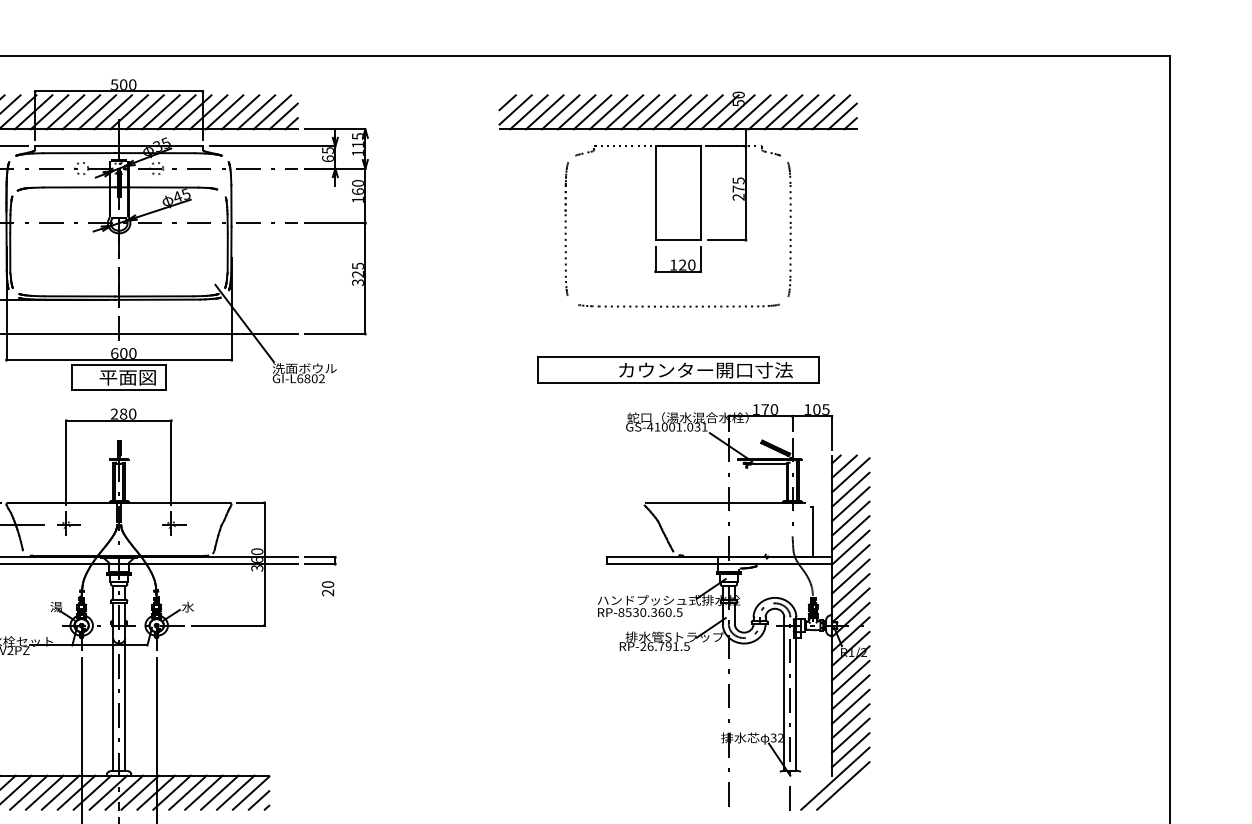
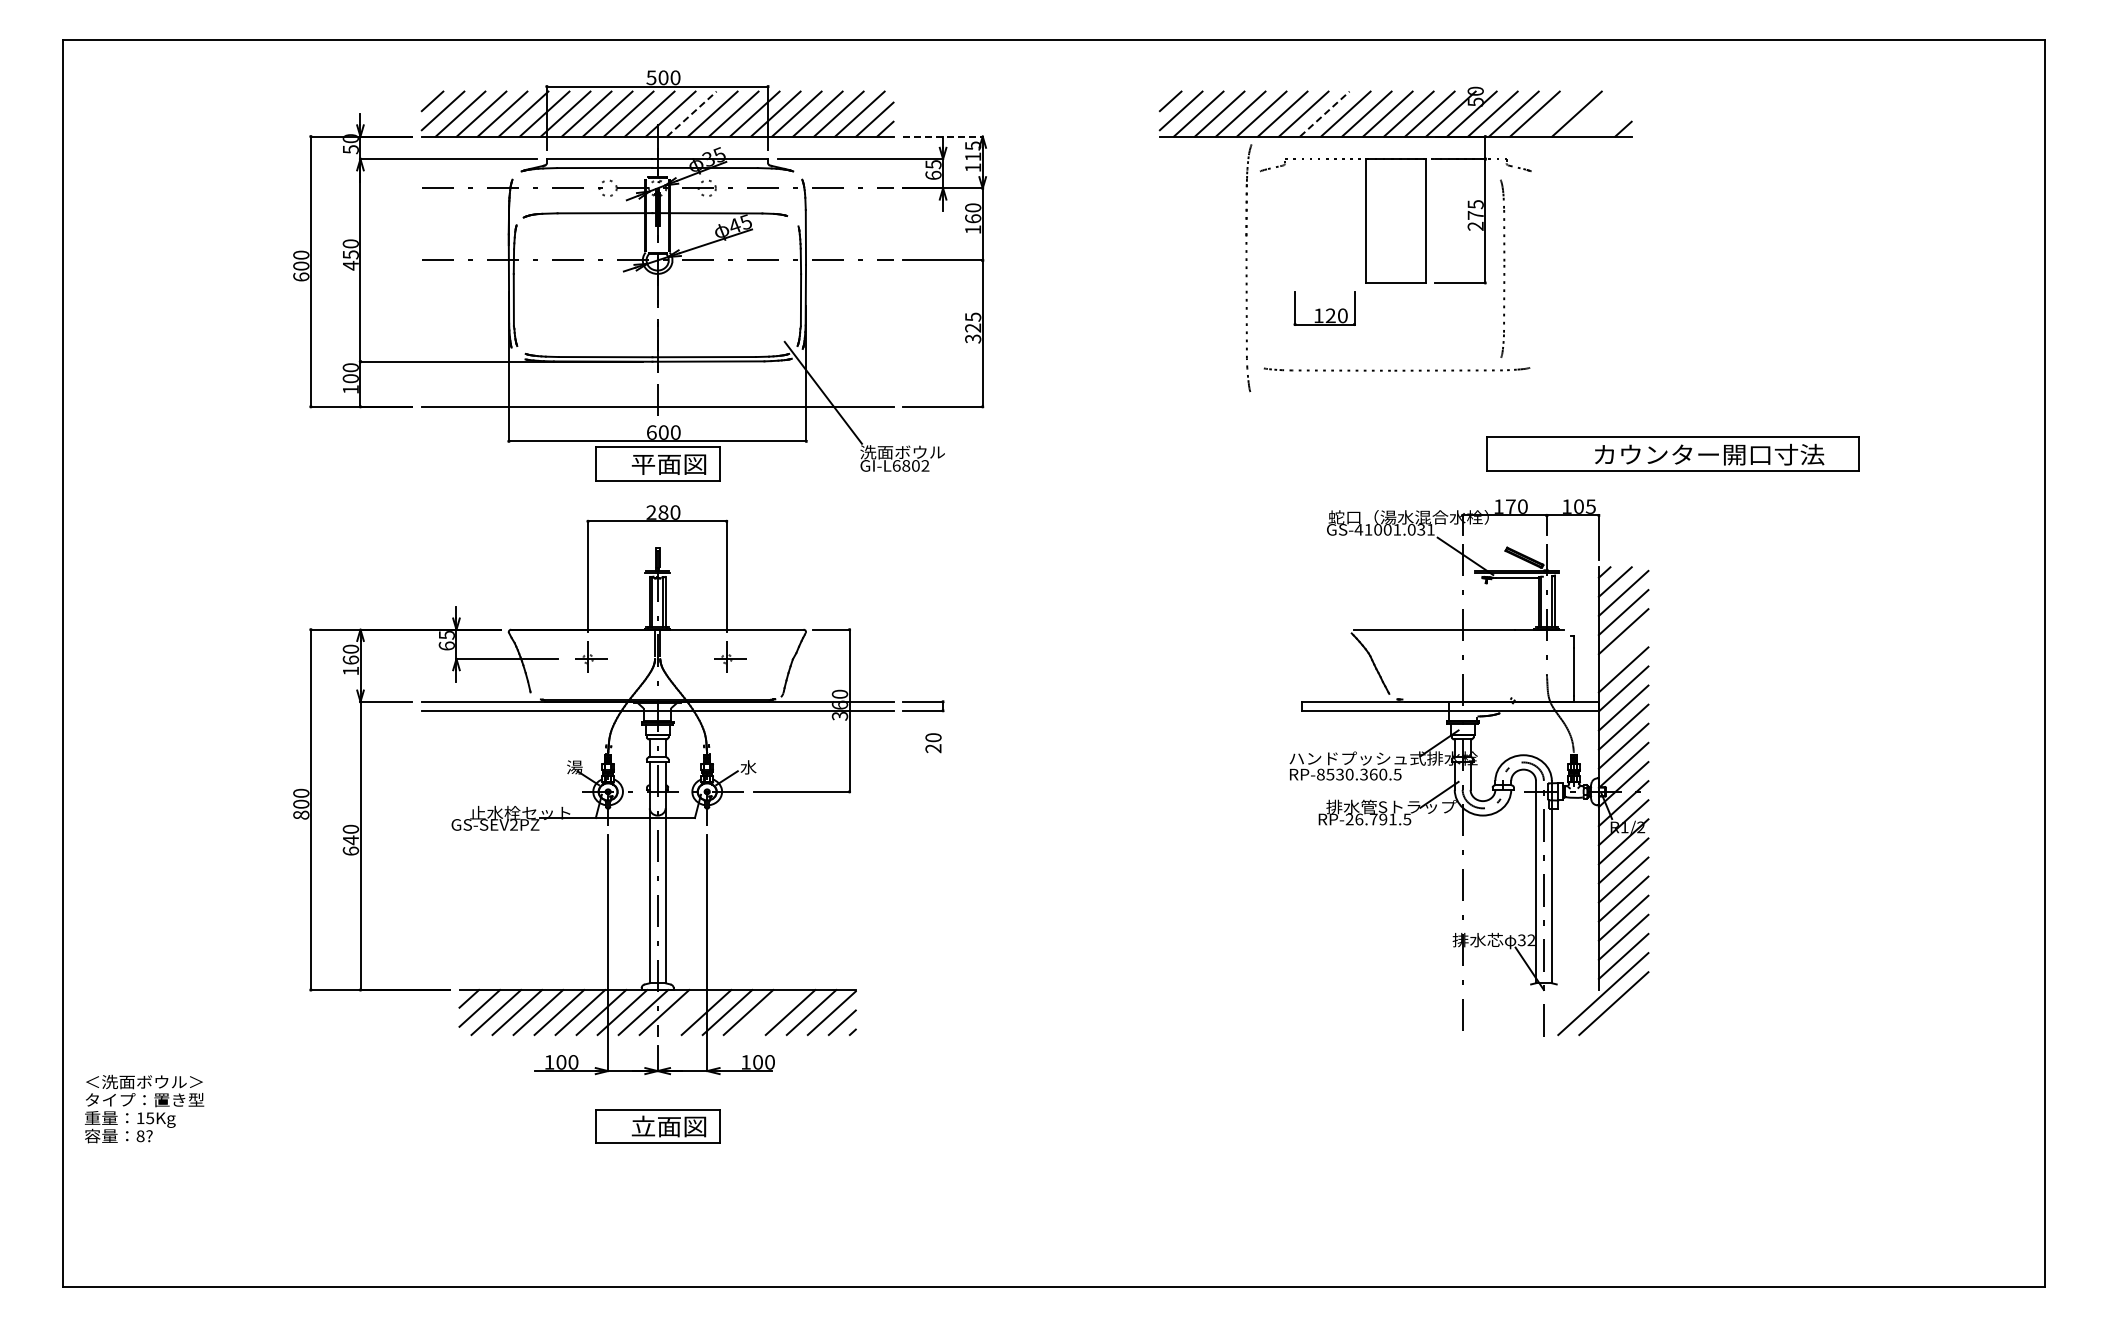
line: (145, 111) -> (692, 113), solid -> dashed
line: (624, 111) -> (1325, 113), solid -> dashed
line: (799, 111) -> (1555, 113), removed
line: (830, 111) -> (1597, 113), removed
line: (842, 116) -> (1612, 119), removed
line: (335, 129) -> (943, 136), solid -> dashed
part: (566, 228) -> (1248, 267), size x1.4
part: (789, 229) -> (1502, 268), moved
part: (677, 259) -> (1324, 308), moved
part: (677, 369) -> (1672, 453), moved
line: (850, 518) -> (1623, 650), removed
line: (140, 792) -> (685, 1012), removed
line: (203, 792) -> (769, 1012), removed

